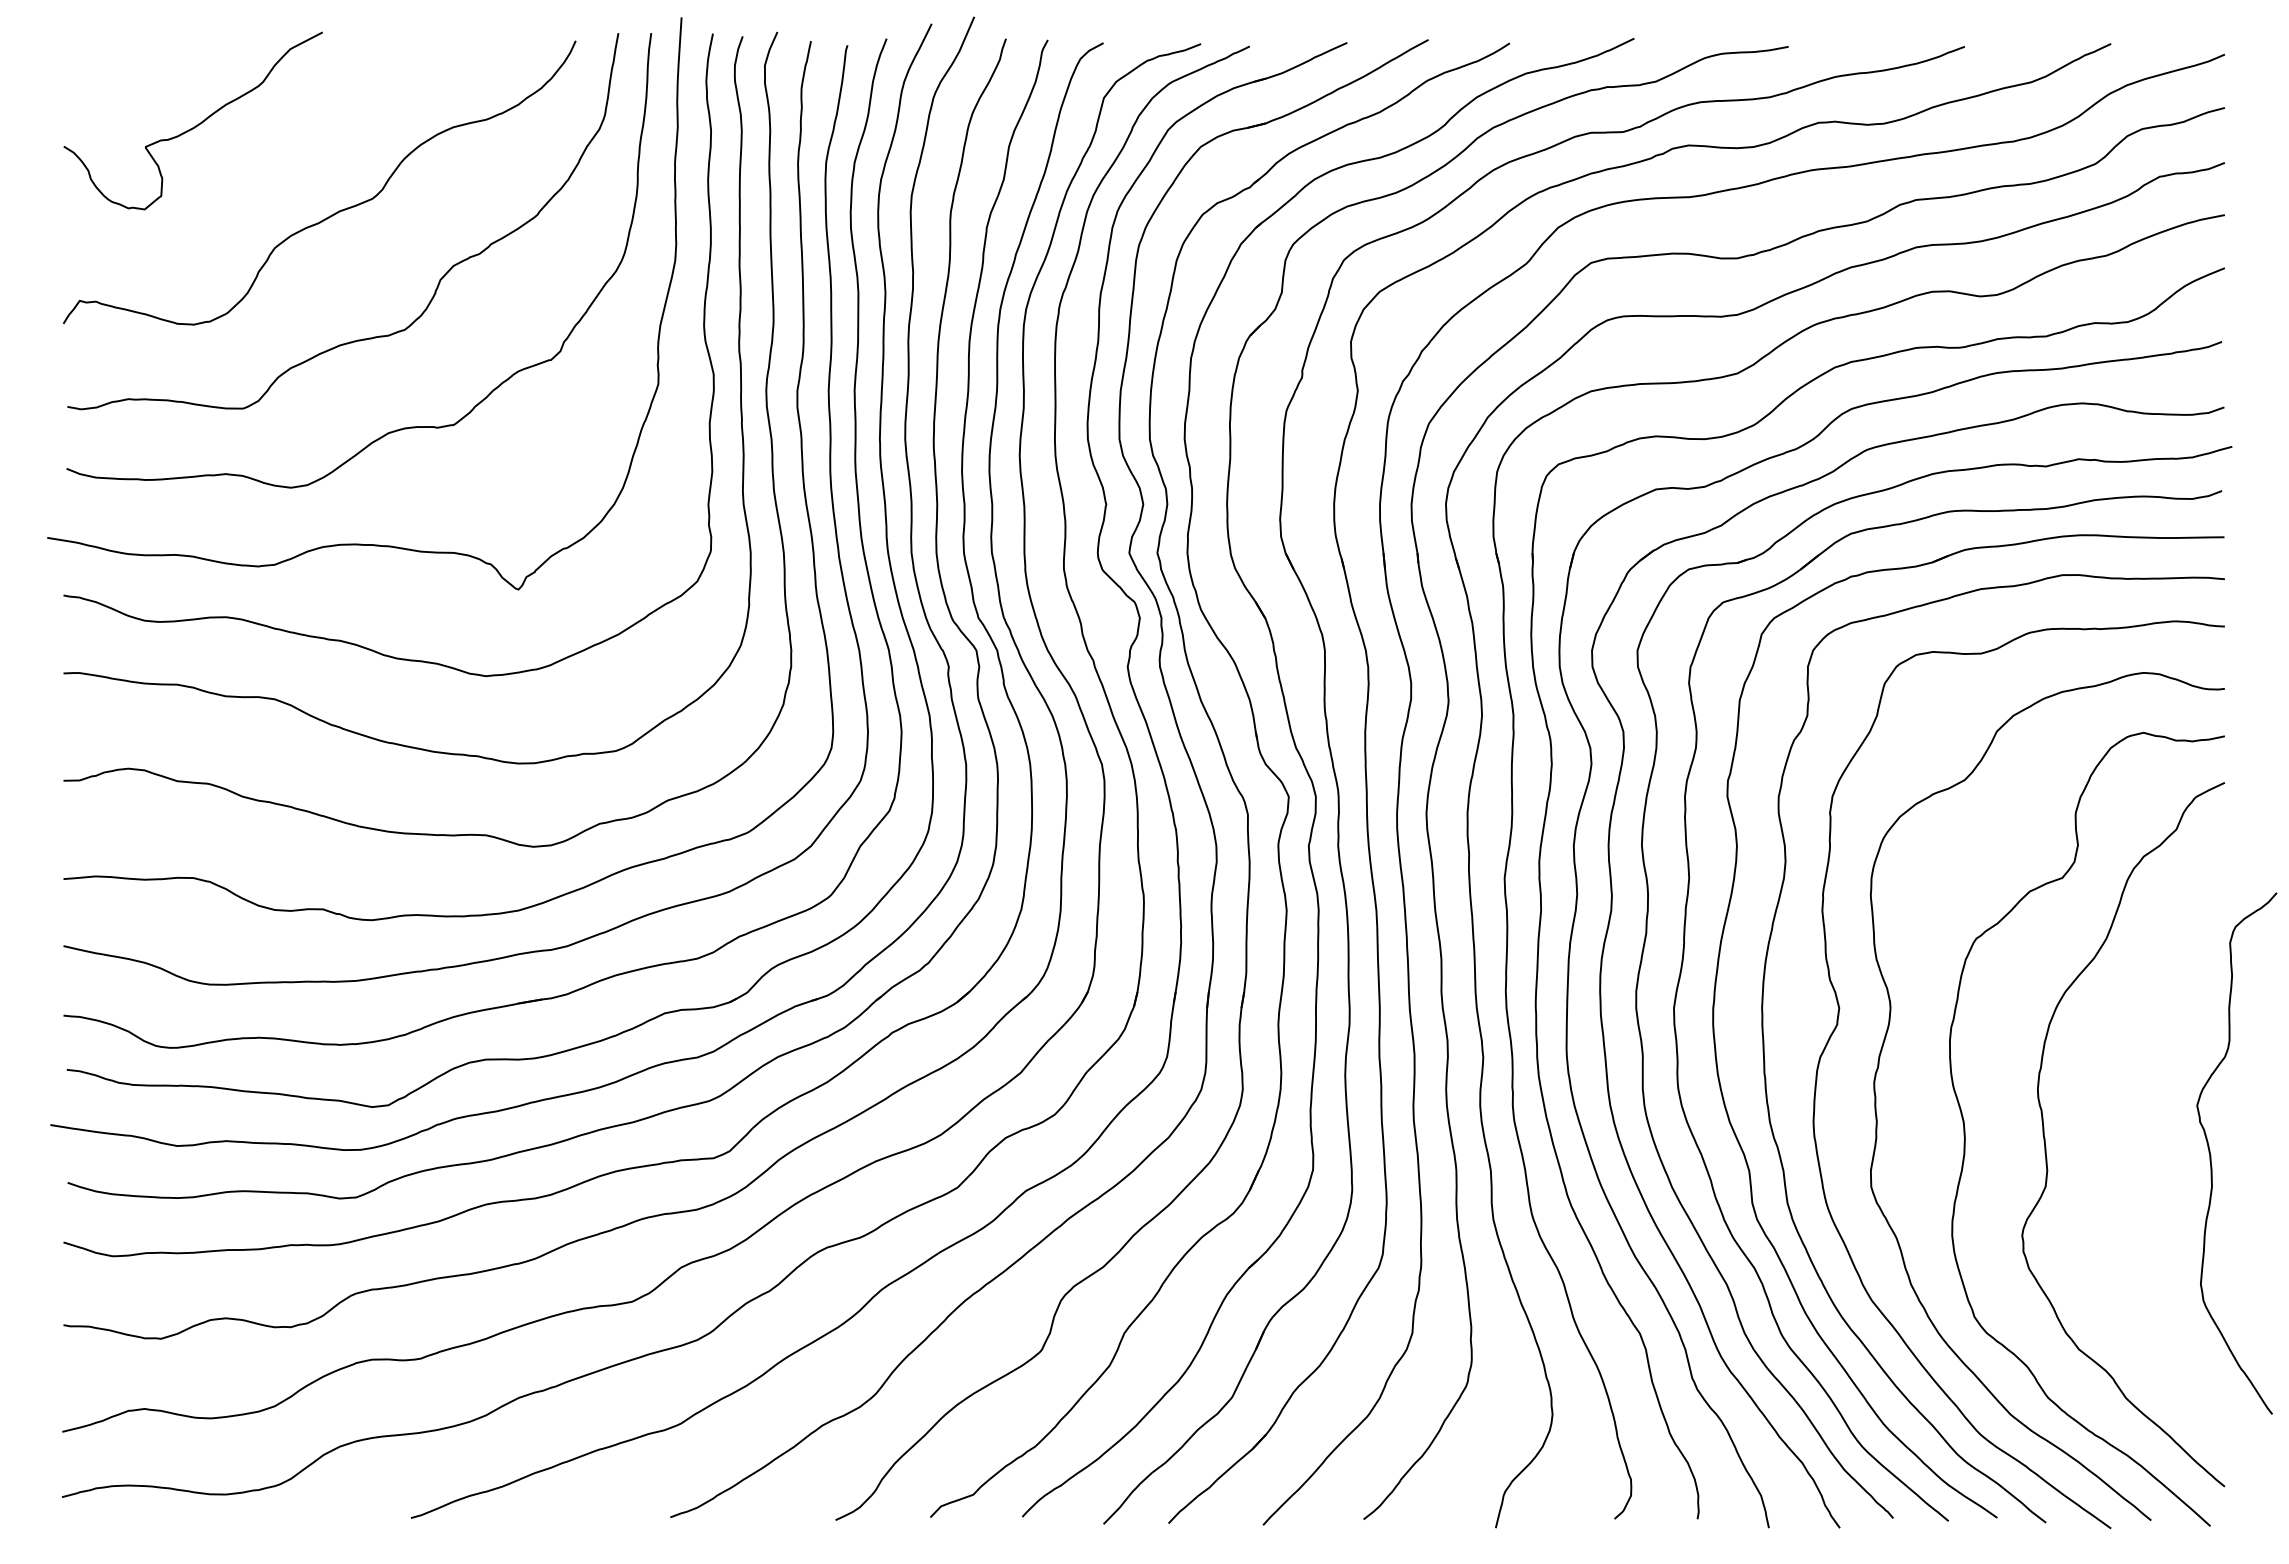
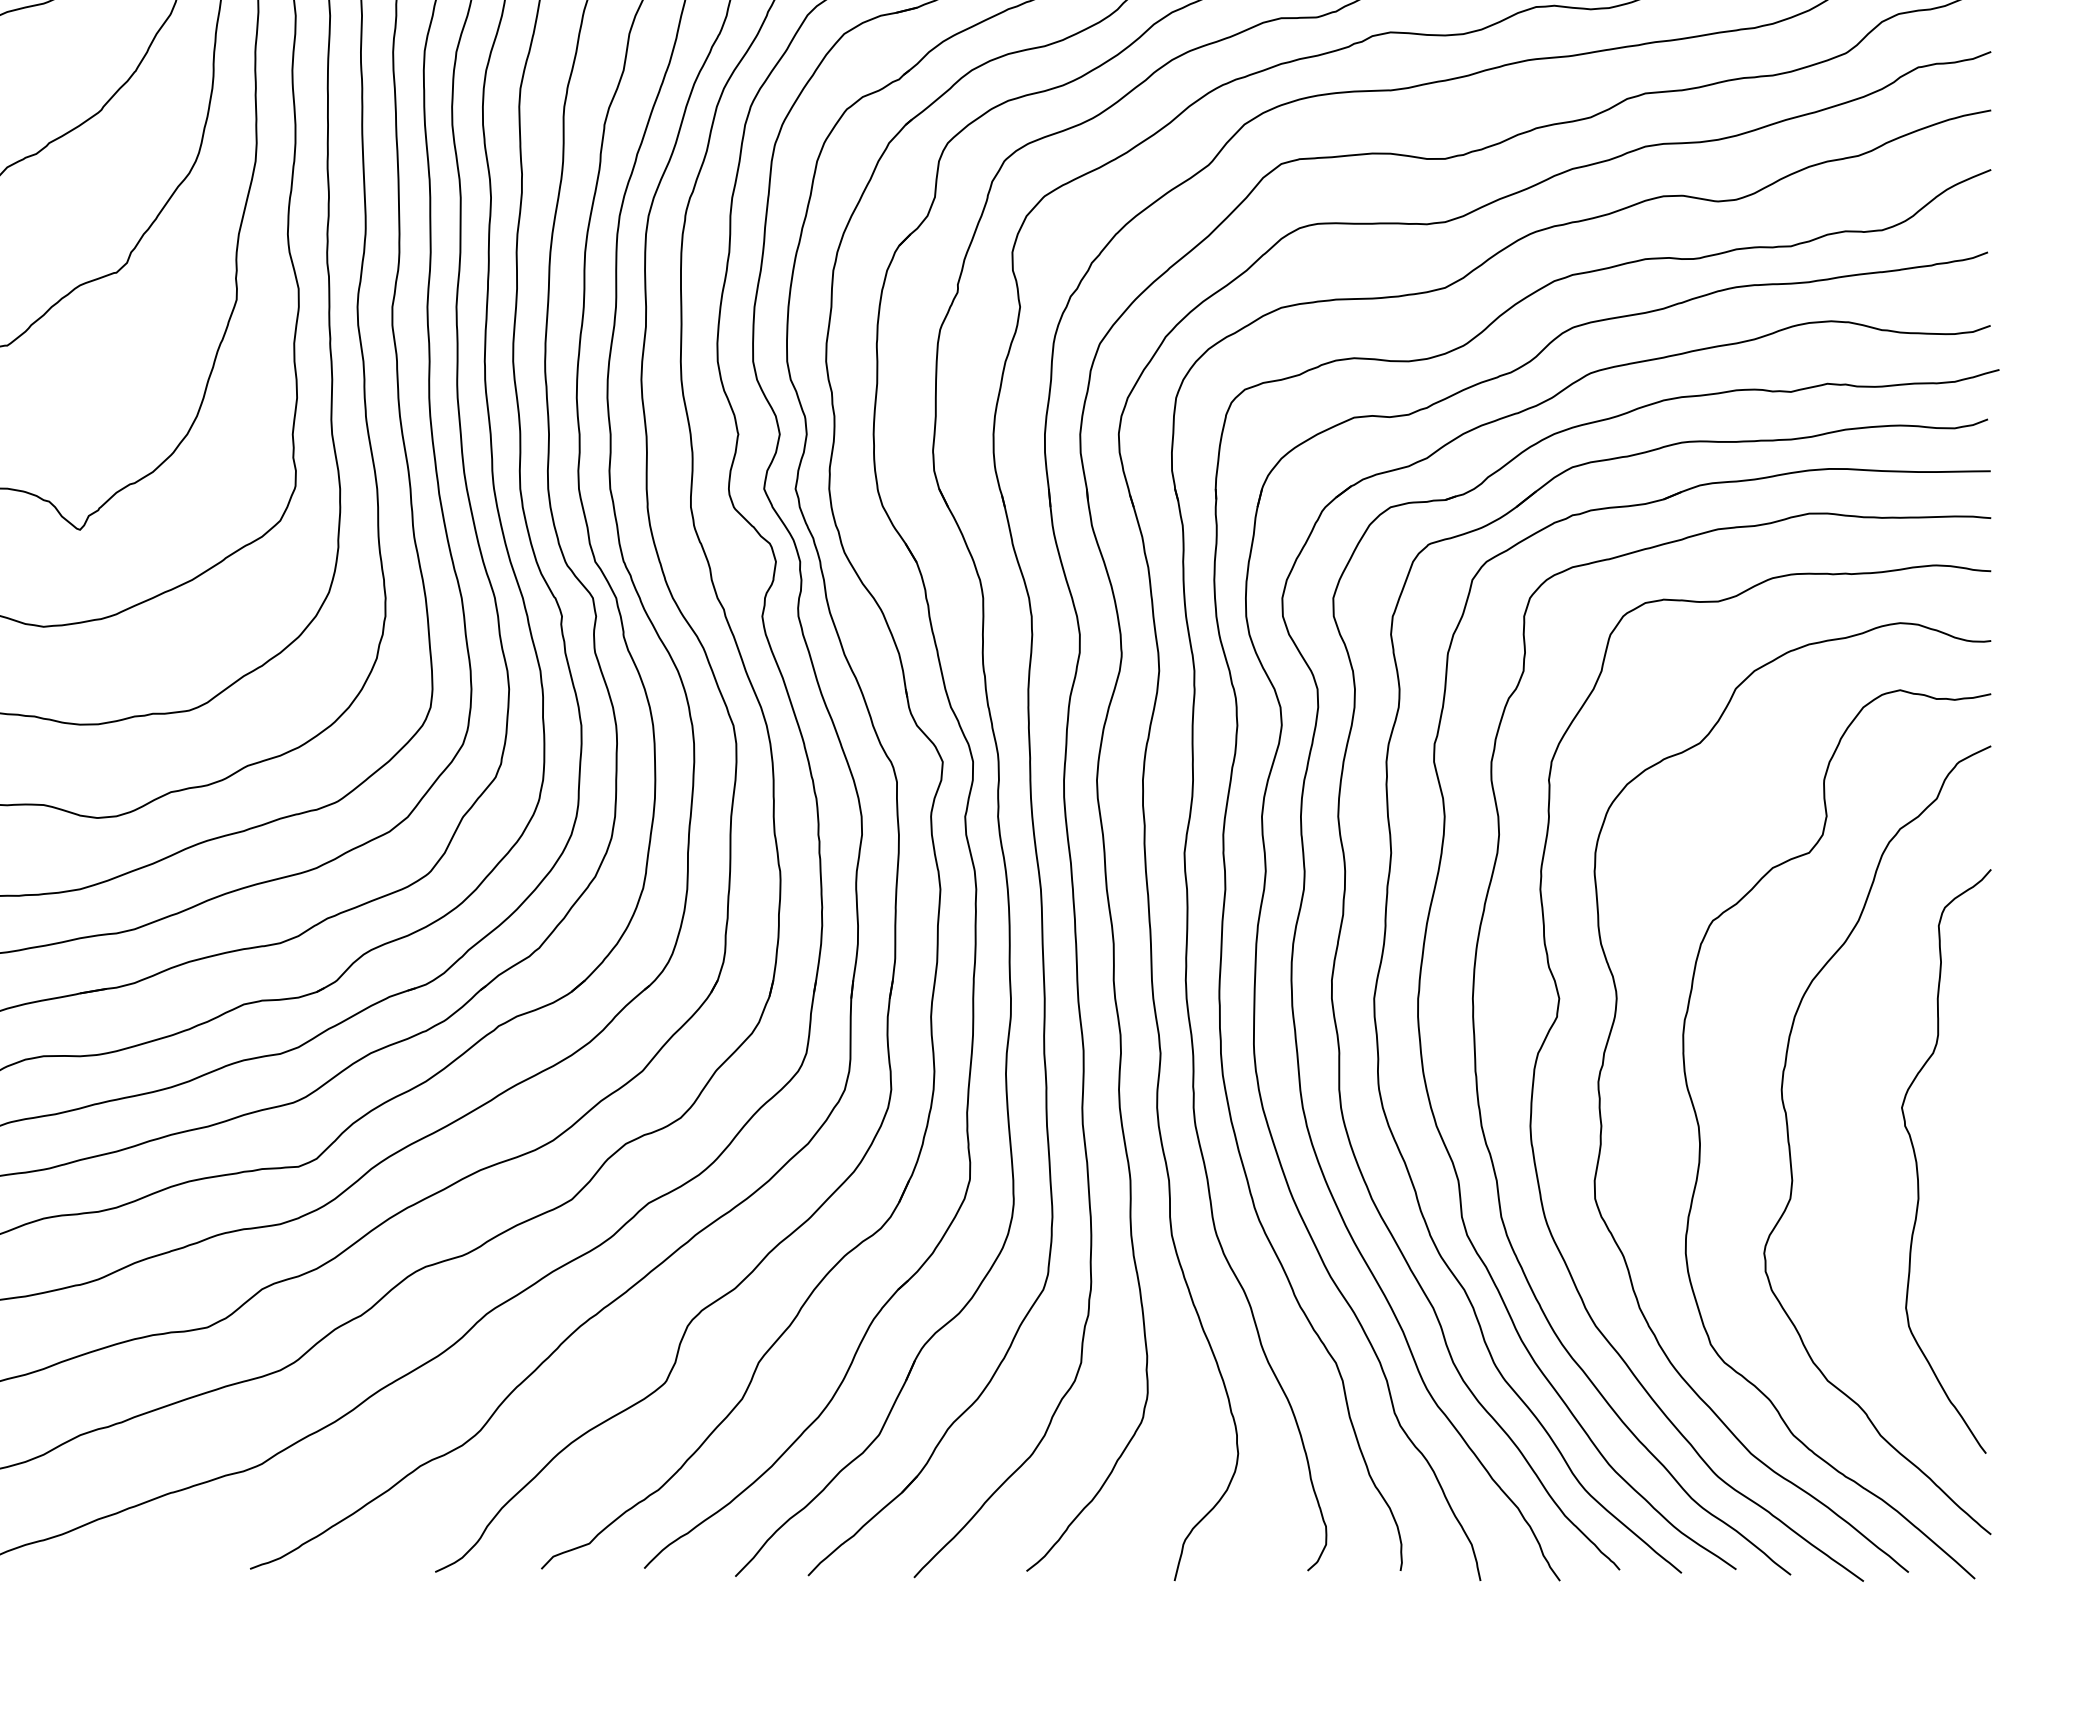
curve: (2211, 1155) -> (1917, 1163), moved

